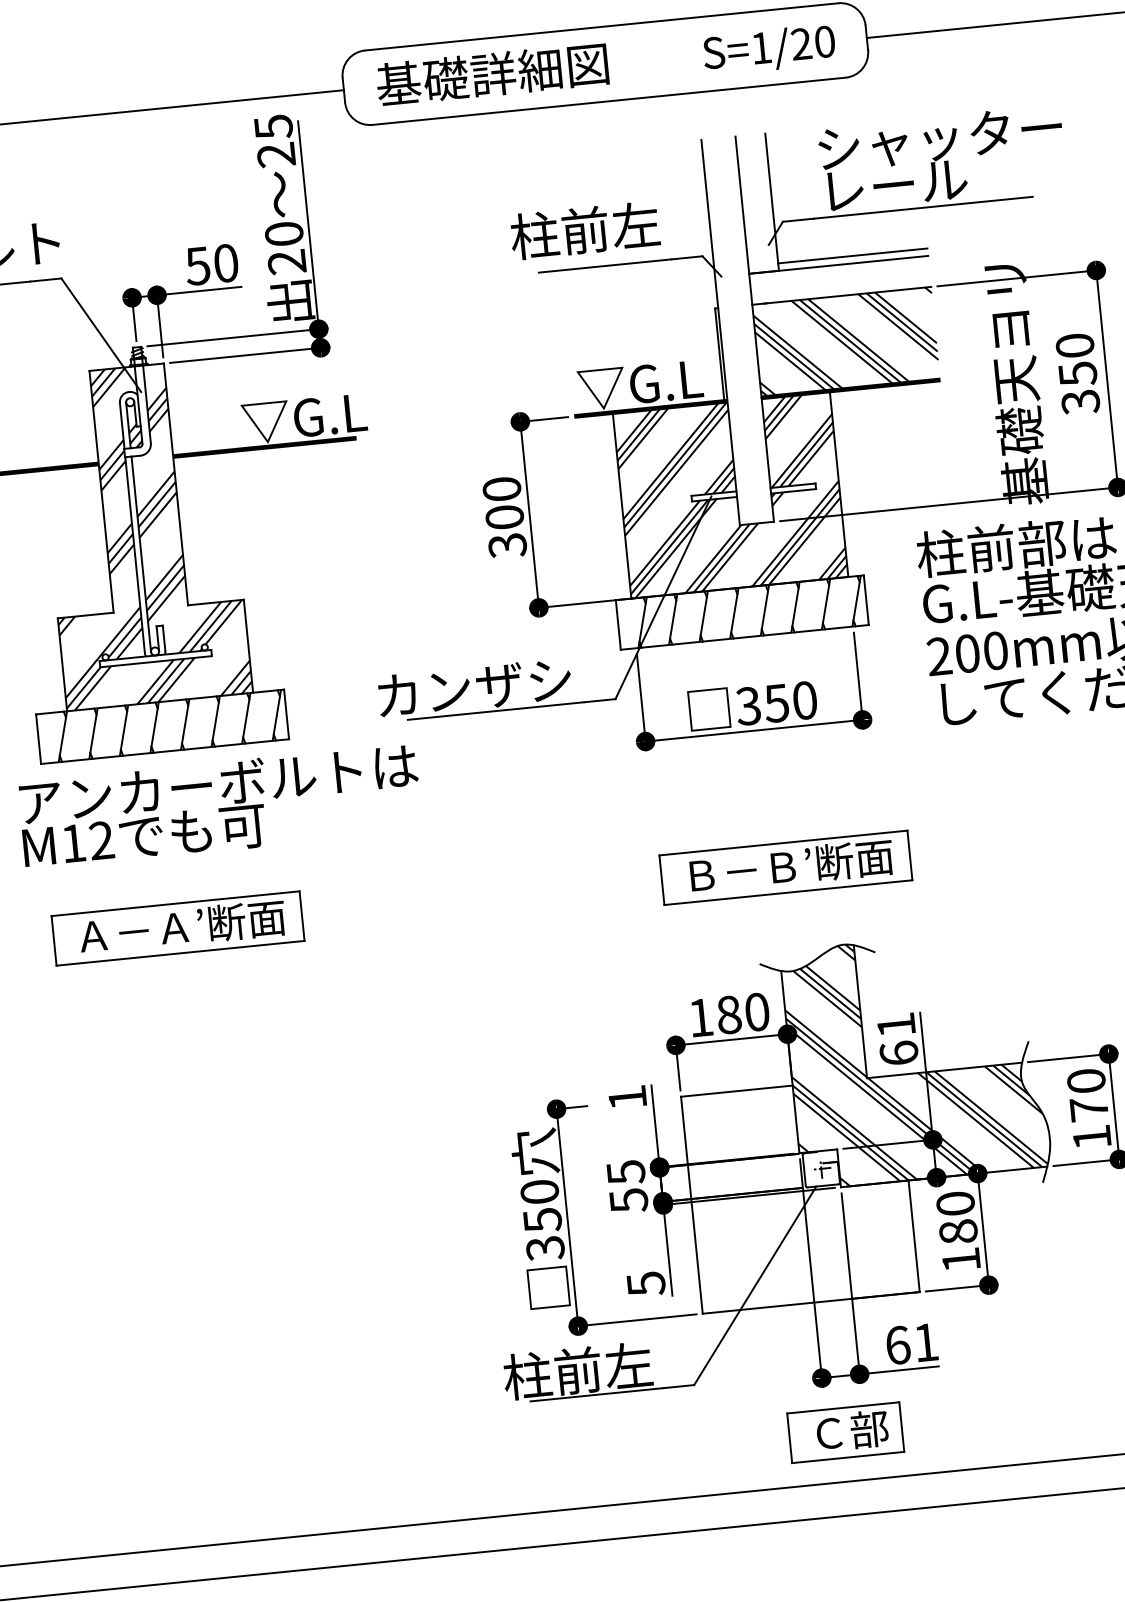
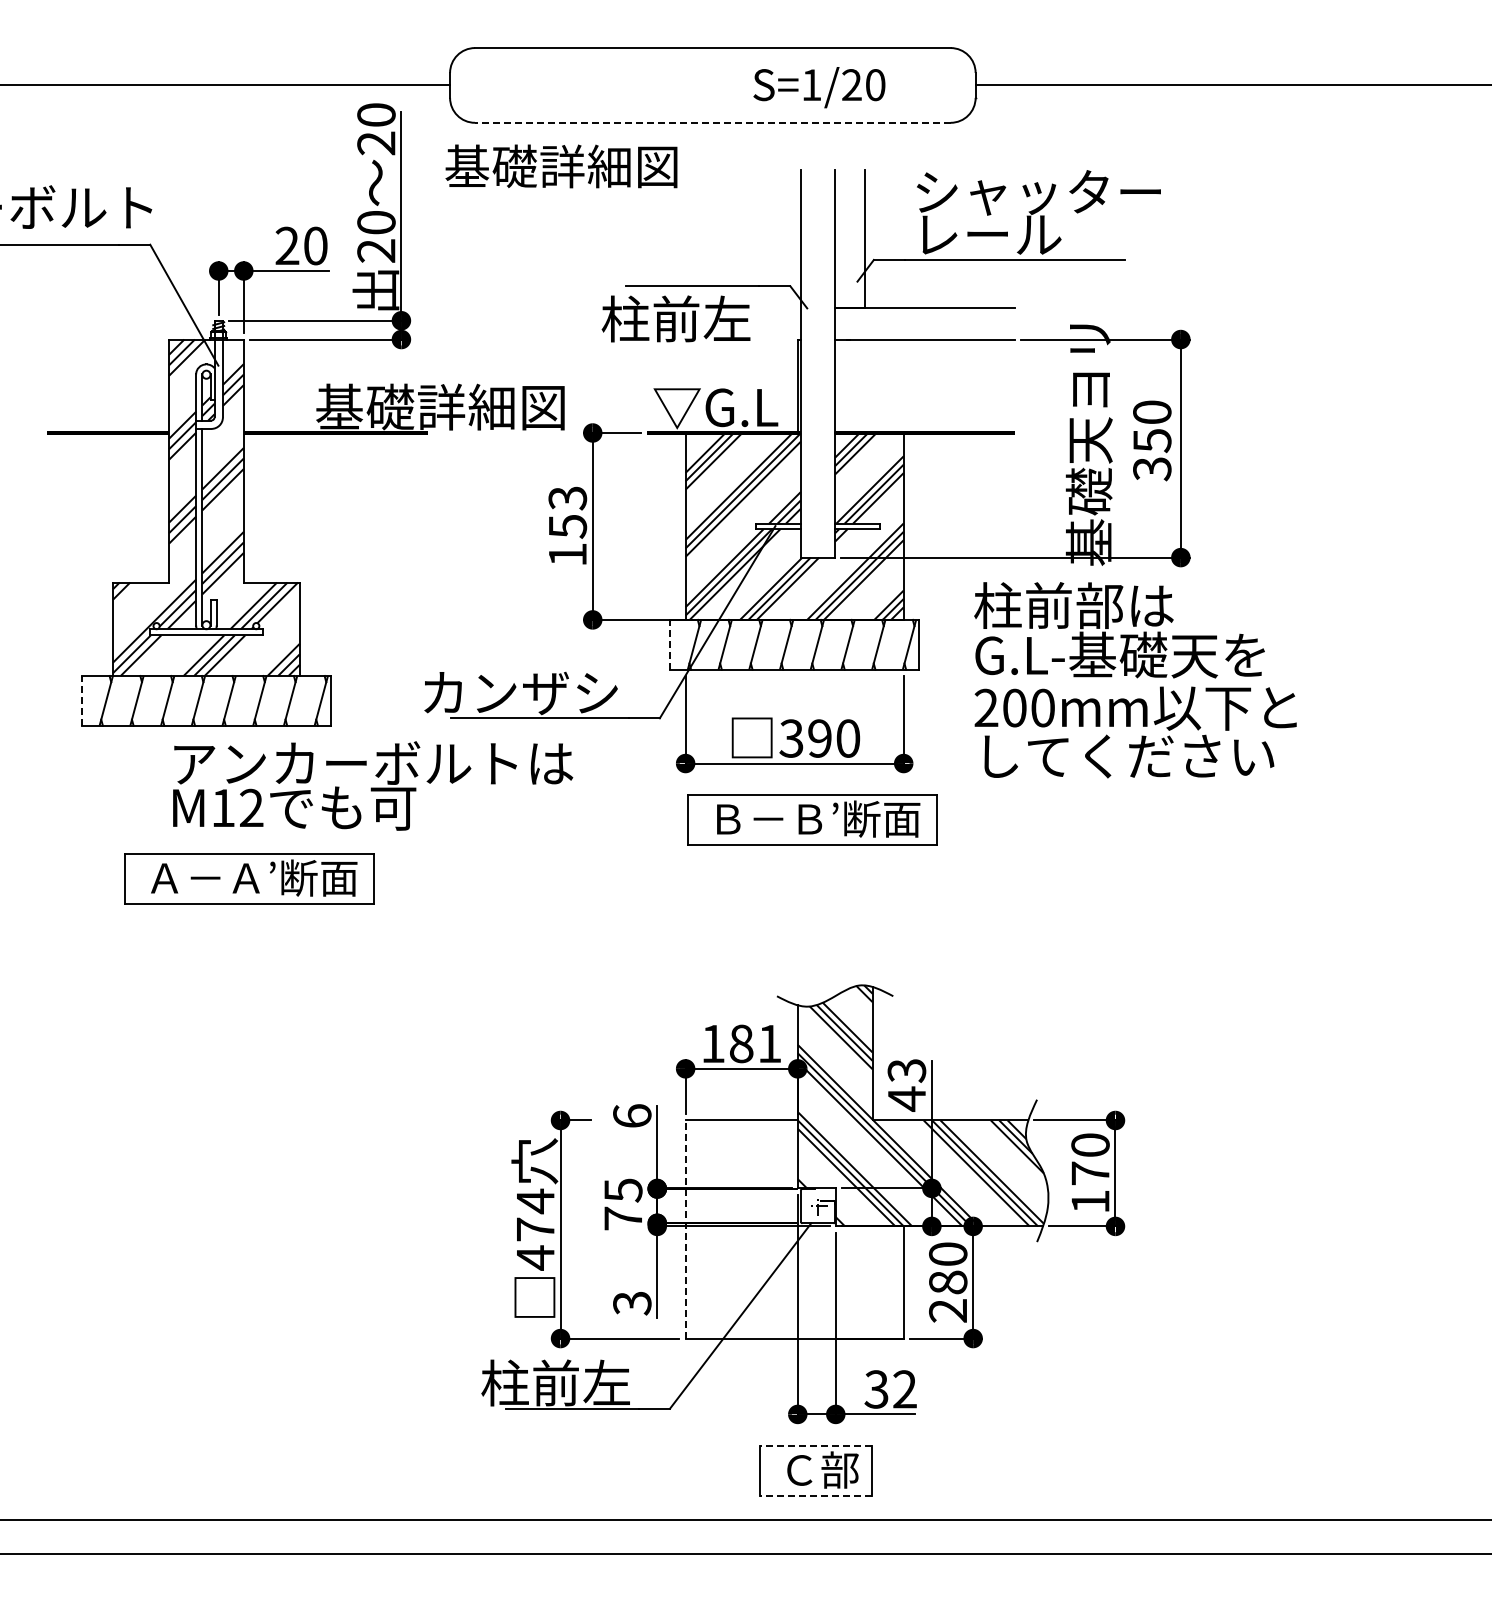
text: (769, 49) -> (819, 87), moved
text: (492, 74) -> (561, 166), moved
line: (608, 101) -> (712, 122), solid -> dashed
text: (273, 127) -> (376, 115), 25 -> 20
text: (584, 230) -> (675, 318), moved
line: (853, 255) -> (940, 300), removed
text: (198, 265) -> (287, 245), 50 -> 20
hatch: (846, 341) -> (925, 385), removed
text: (365, 410) -> (439, 406), ▽G.L -> 基礎詳細図
text: (504, 517) -> (567, 526), 300 -> 153
line: (618, 624) -> (670, 644), solid -> dashed
text: (776, 703) -> (819, 738), 350 -> 390
line: (38, 738) -> (81, 700), solid -> dashed
text: (220, 806) -> (373, 785), moved
part: (785, 867) -> (812, 819), moved
part: (177, 927) -> (249, 878), moved
text: (756, 1011) -> (769, 1043), 180 -> 181
text: (897, 1039) -> (906, 1085), 61 -> 43
text: (627, 1097) -> (632, 1115), 1 -> 6
text: (628, 1200) -> (623, 1218), 55 -> 75
line: (691, 1205) -> (685, 1229), solid -> dashed
text: (542, 1220) -> (535, 1229), 350 -> 474
text: (960, 1259) -> (947, 1310), 180 -> 280
text: (646, 1284) -> (632, 1303), 5 -> 3
text: (911, 1344) -> (890, 1389), 61 -> 32
line: (842, 1408) -> (815, 1446), solid -> dashed
line: (847, 1457) -> (815, 1496), solid -> dashed

